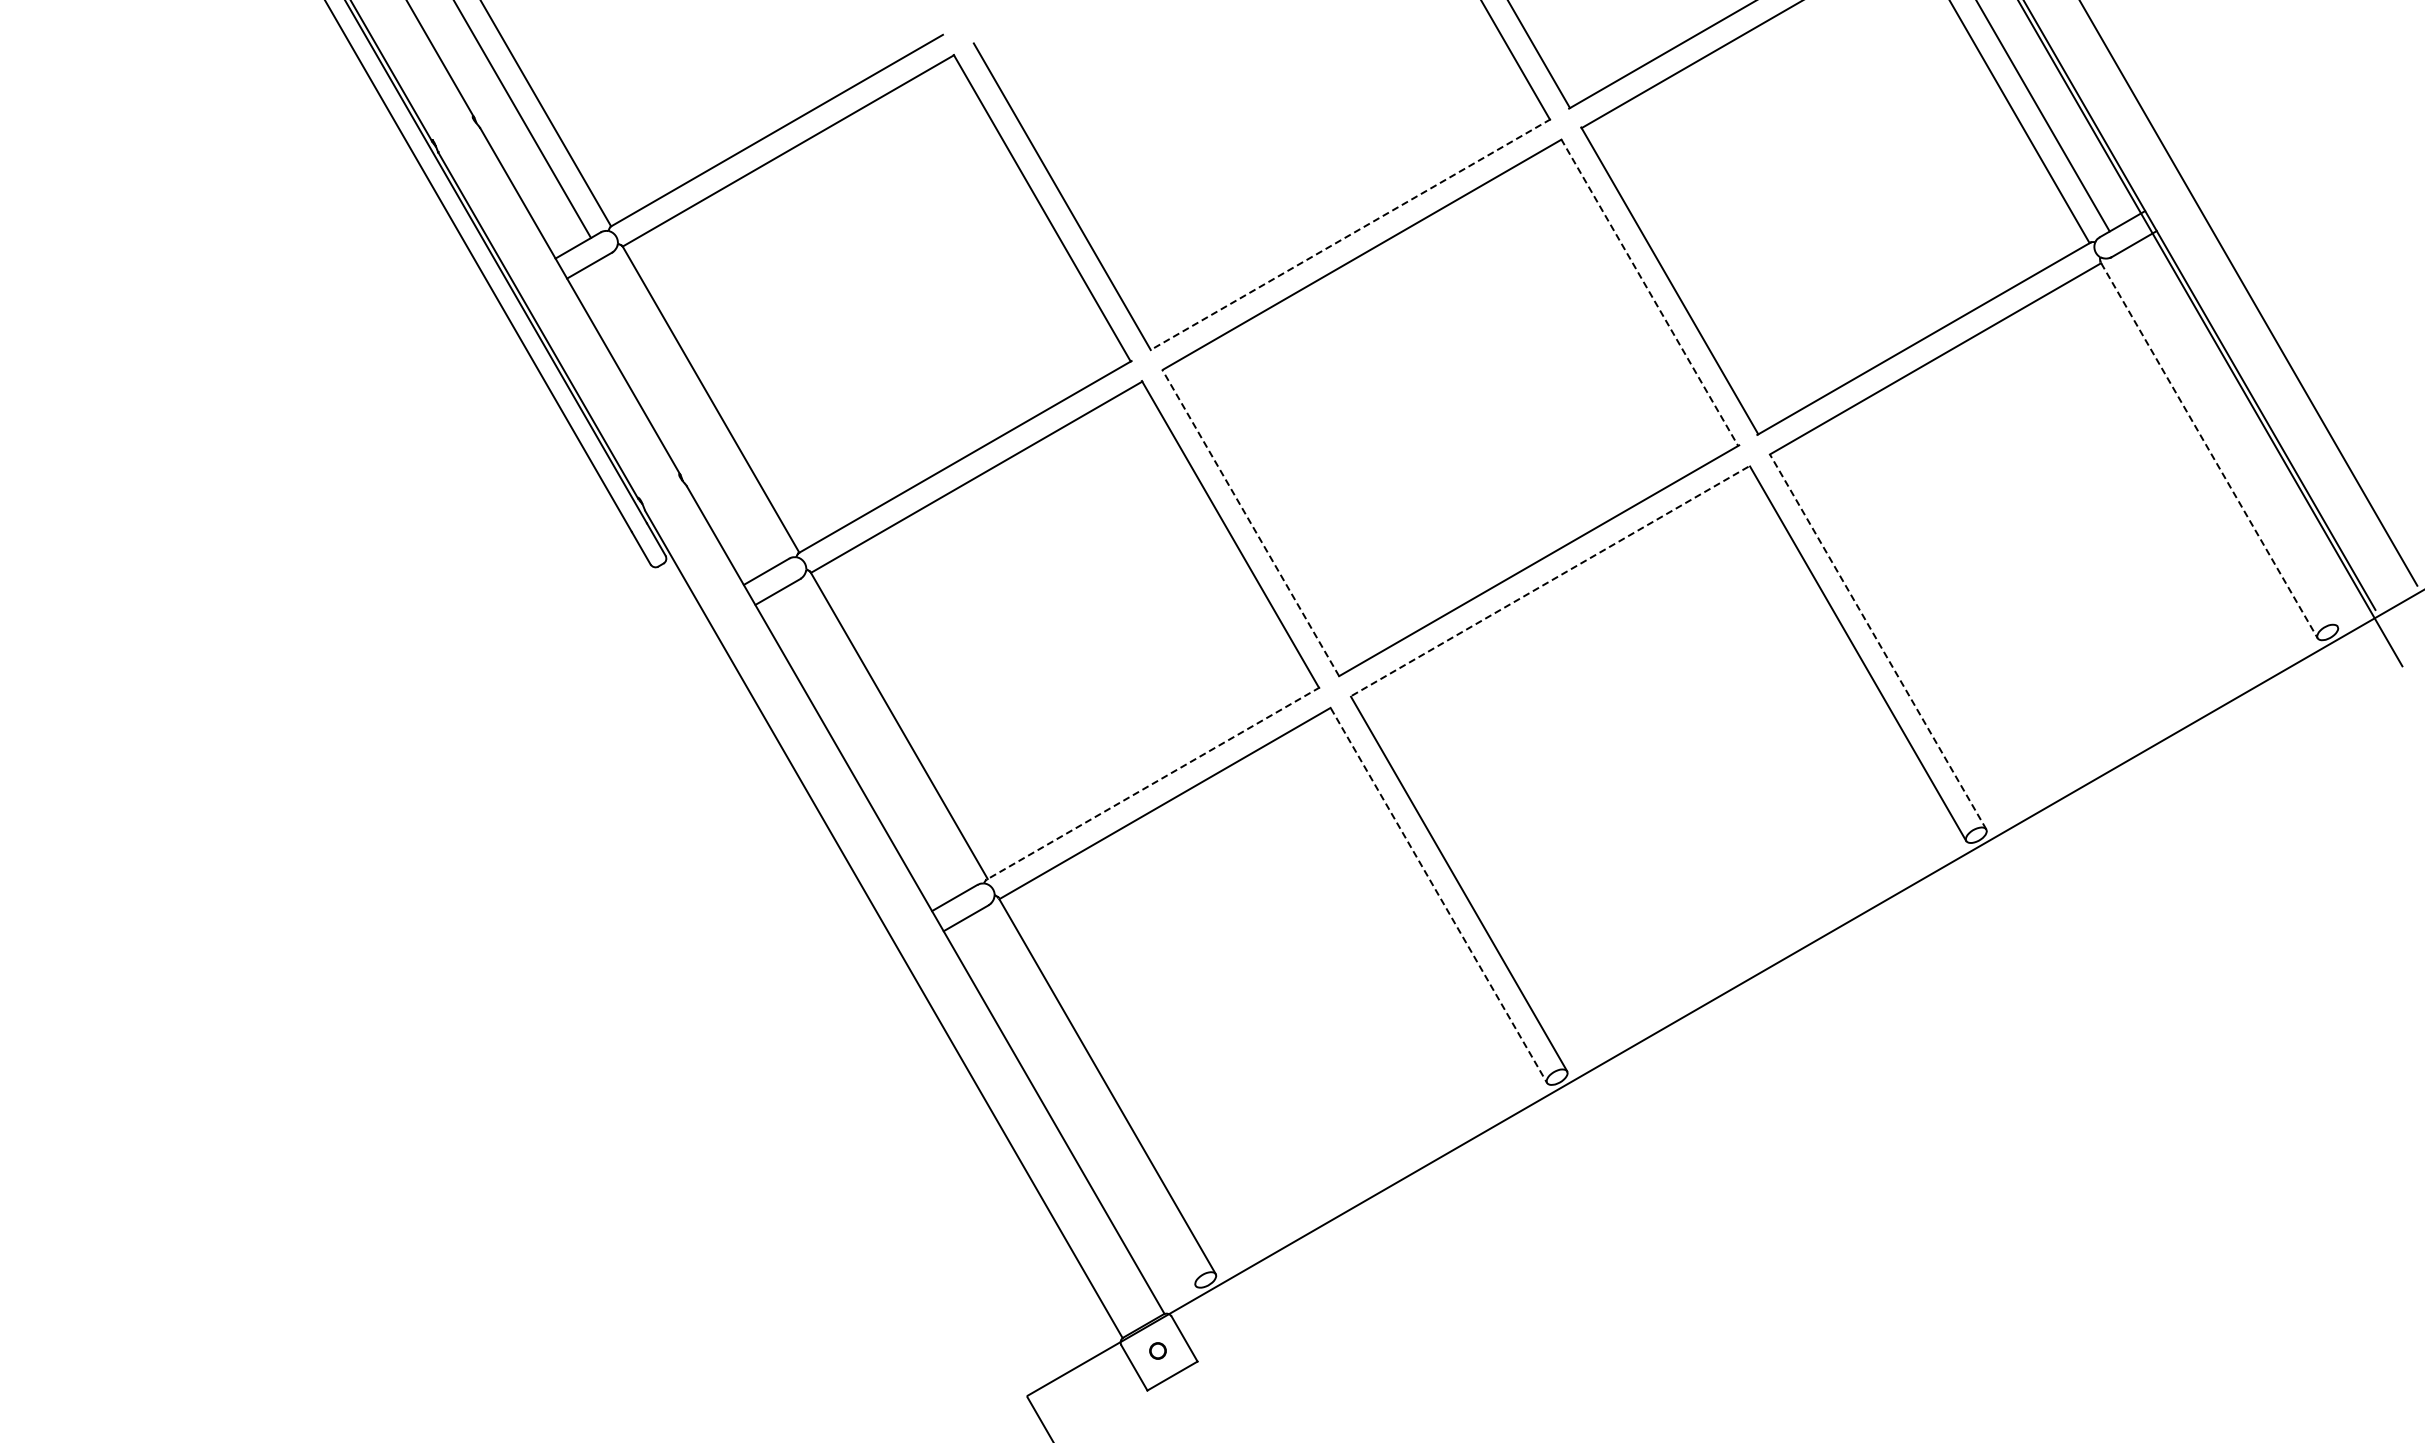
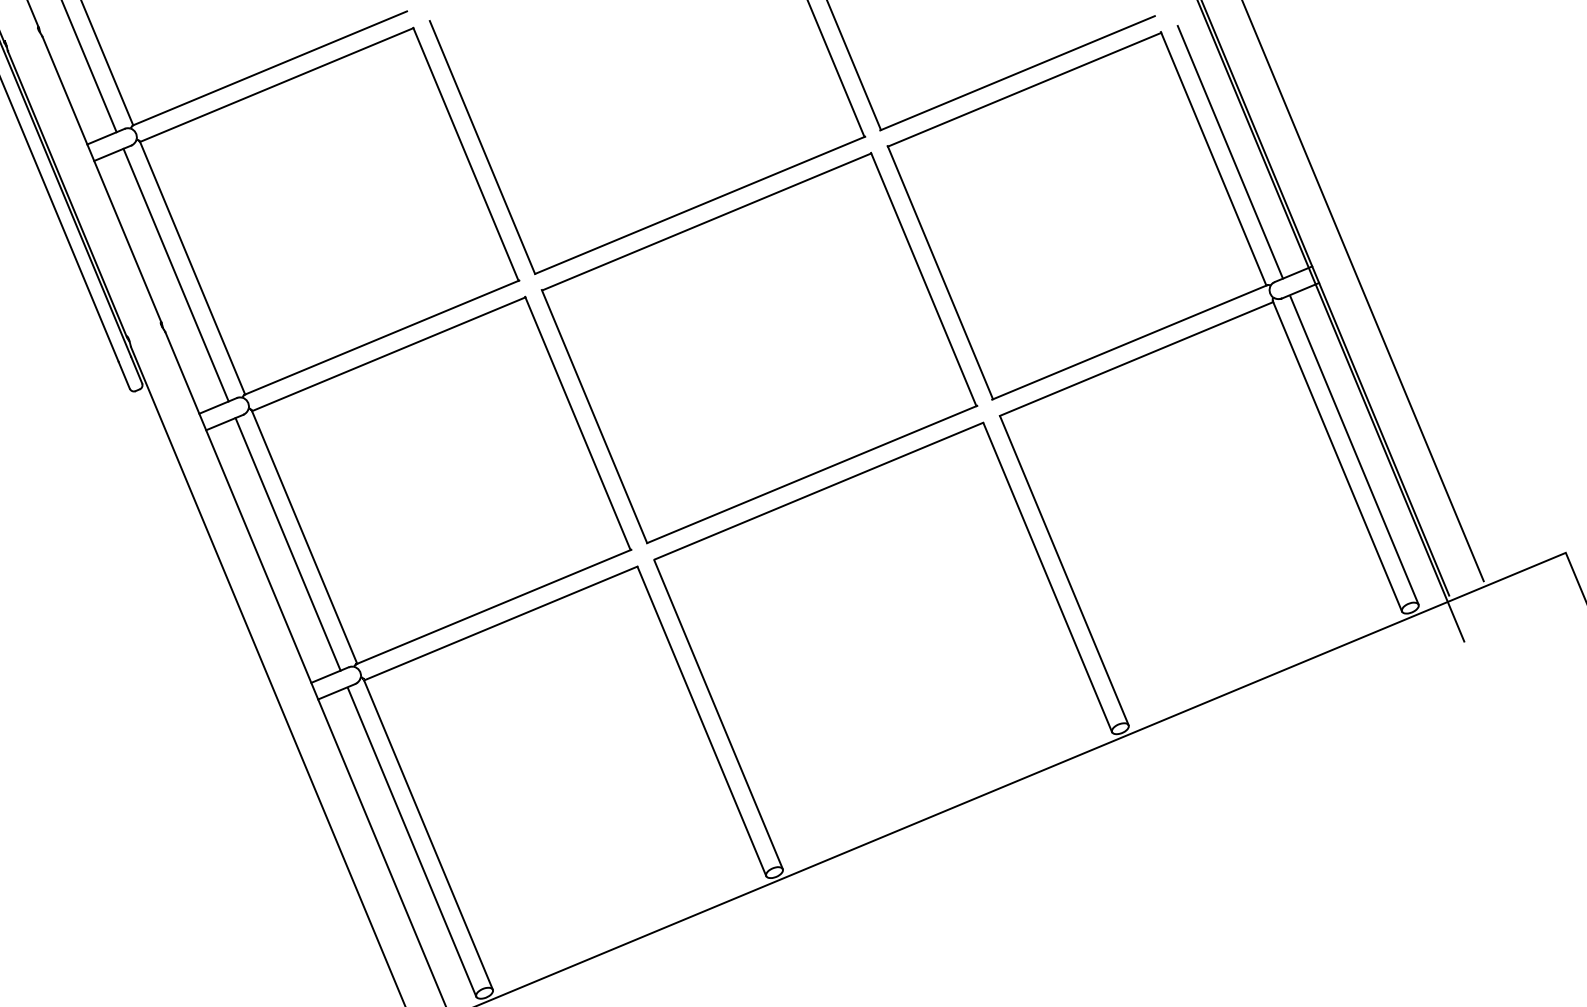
line: (1350, 234) -> (699, 205), dashed -> solid
line: (1649, 292) -> (923, 279), dashed -> solid
line: (690, 411) -> (175, 275), added
line: (2229, 439) -> (1354, 450), added
line: (2209, 450) -> (1337, 456), dashed -> solid
line: (1250, 522) -> (594, 416), dashed -> solid
line: (1550, 580) -> (818, 490), dashed -> solid
line: (1878, 641) -> (1064, 570), dashed -> solid
line: (878, 737) -> (287, 544), added
line: (1152, 783) -> (493, 606), dashed -> solid
line: (1439, 896) -> (702, 722), dashed -> solid
line: (1087, 1098) -> (411, 842), added

